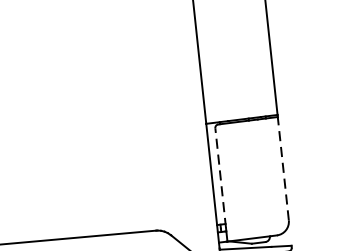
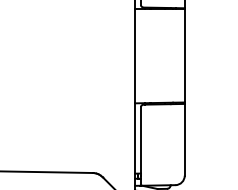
line: (282, 168) -> (184, 139), dashed -> solid
line: (221, 177) -> (141, 141), dashed -> solid

